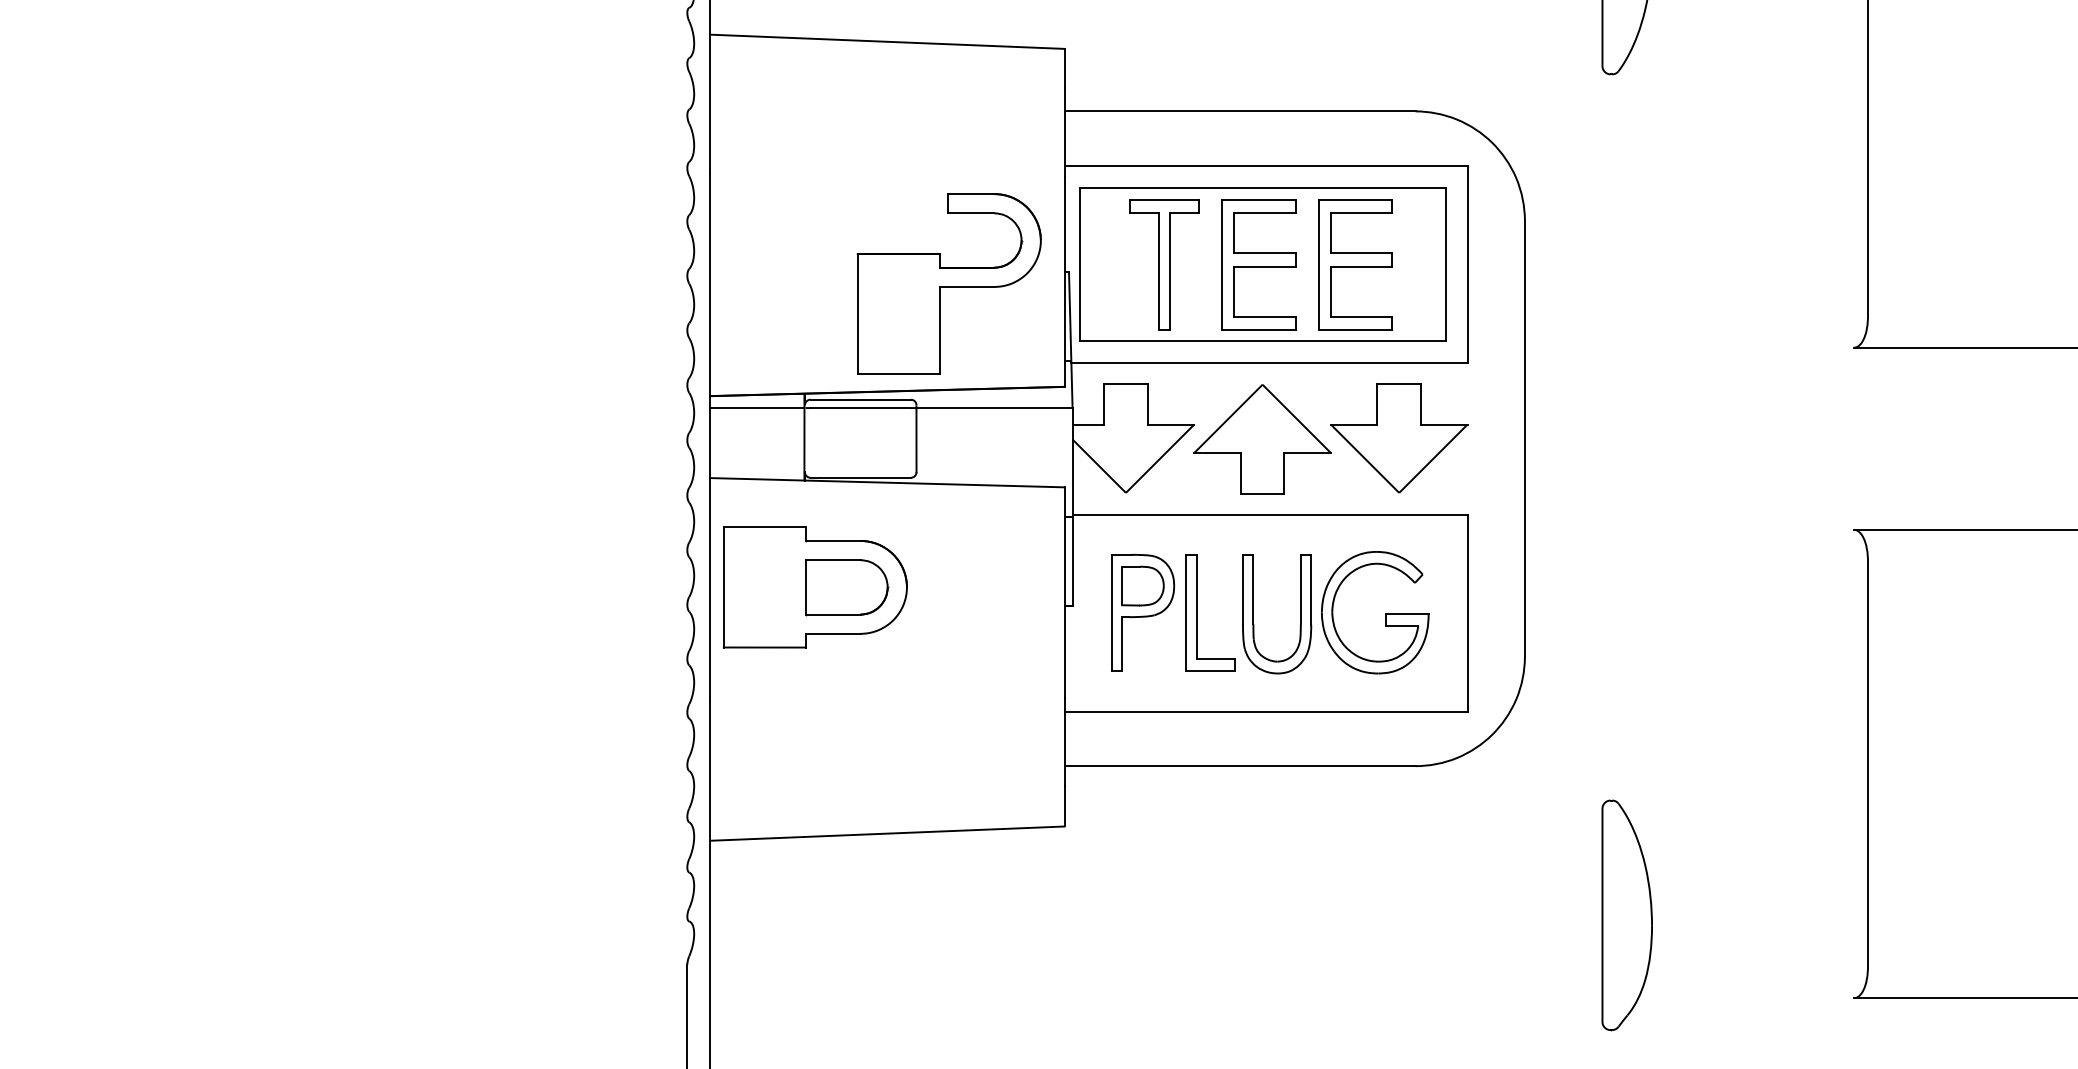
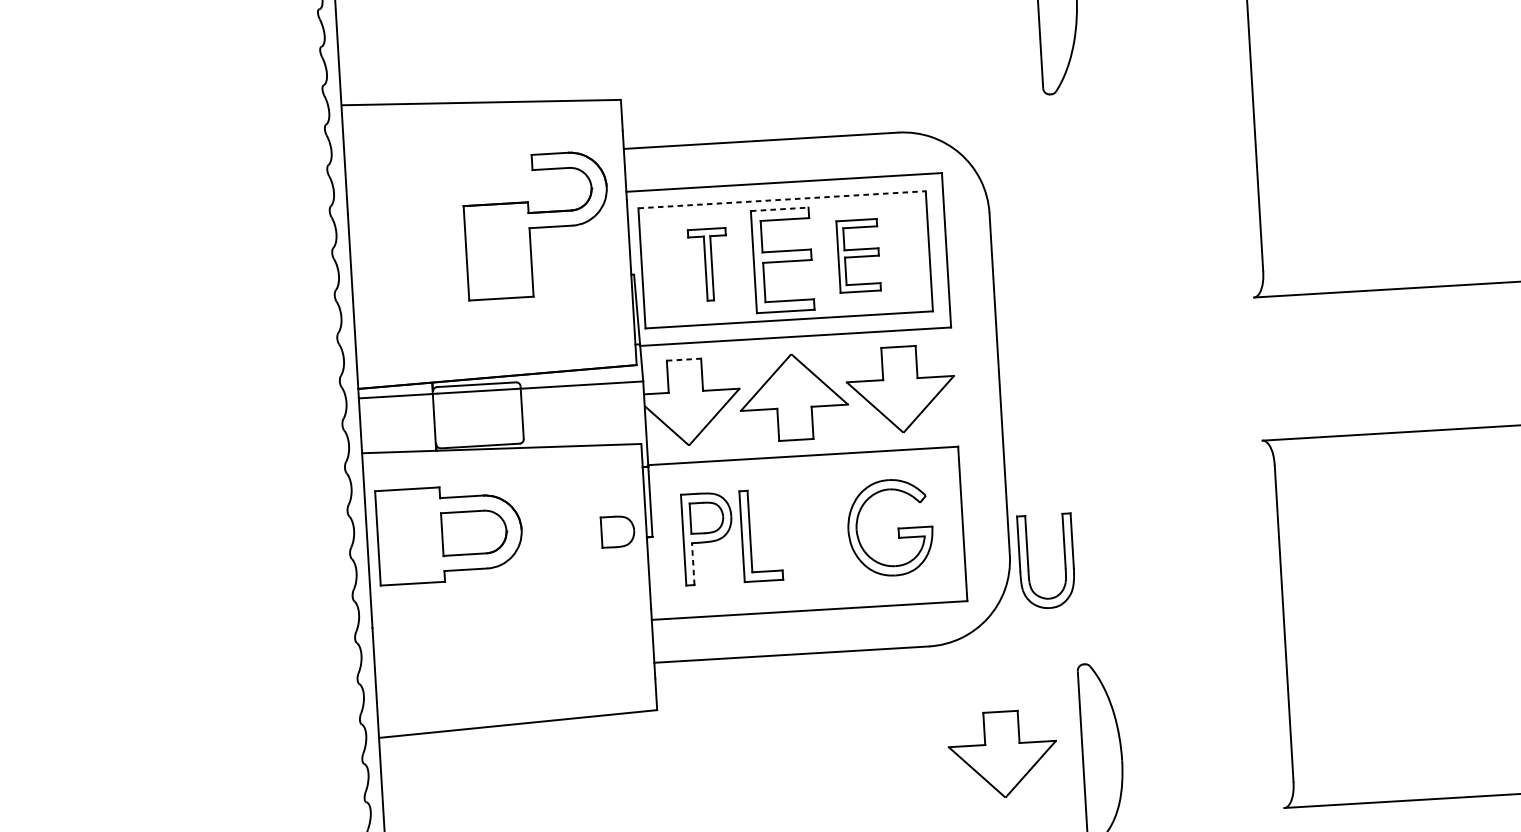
line: (1263, 187) -> (782, 199), solid -> dashed
line: (1258, 199) -> (779, 209), solid -> dashed
part: (1164, 264) -> (708, 264), size x0.7
part: (1355, 264) -> (858, 255), size x0.7
part: (948, 283) -> (536, 225), moved
line: (1125, 383) -> (683, 359), solid -> dashed
part: (1028, 596) -> (617, 531), added
part: (1300, 614) -> (1064, 560), moved
line: (1122, 643) -> (693, 563), solid -> dashed
part: (1501, 909) -> (1003, 754), added

